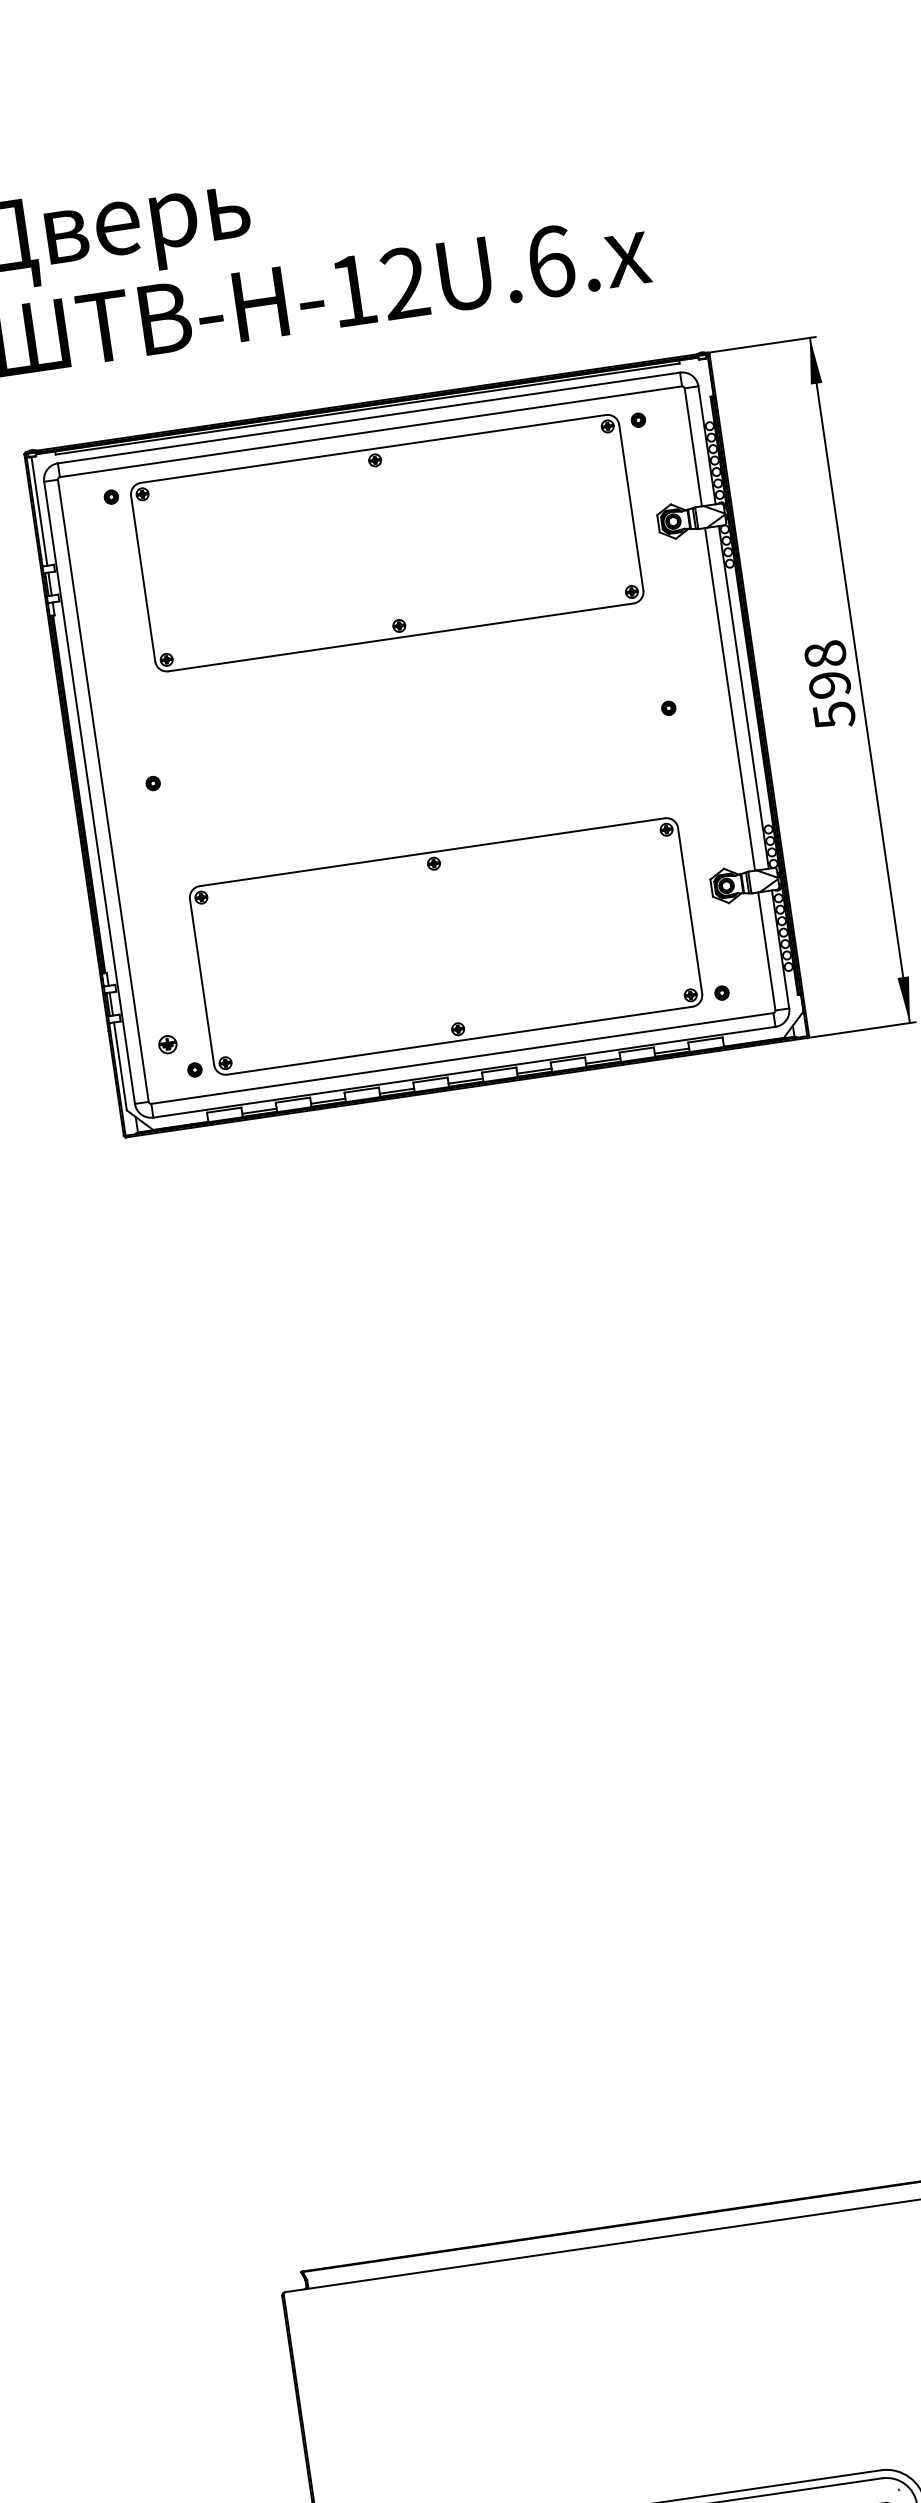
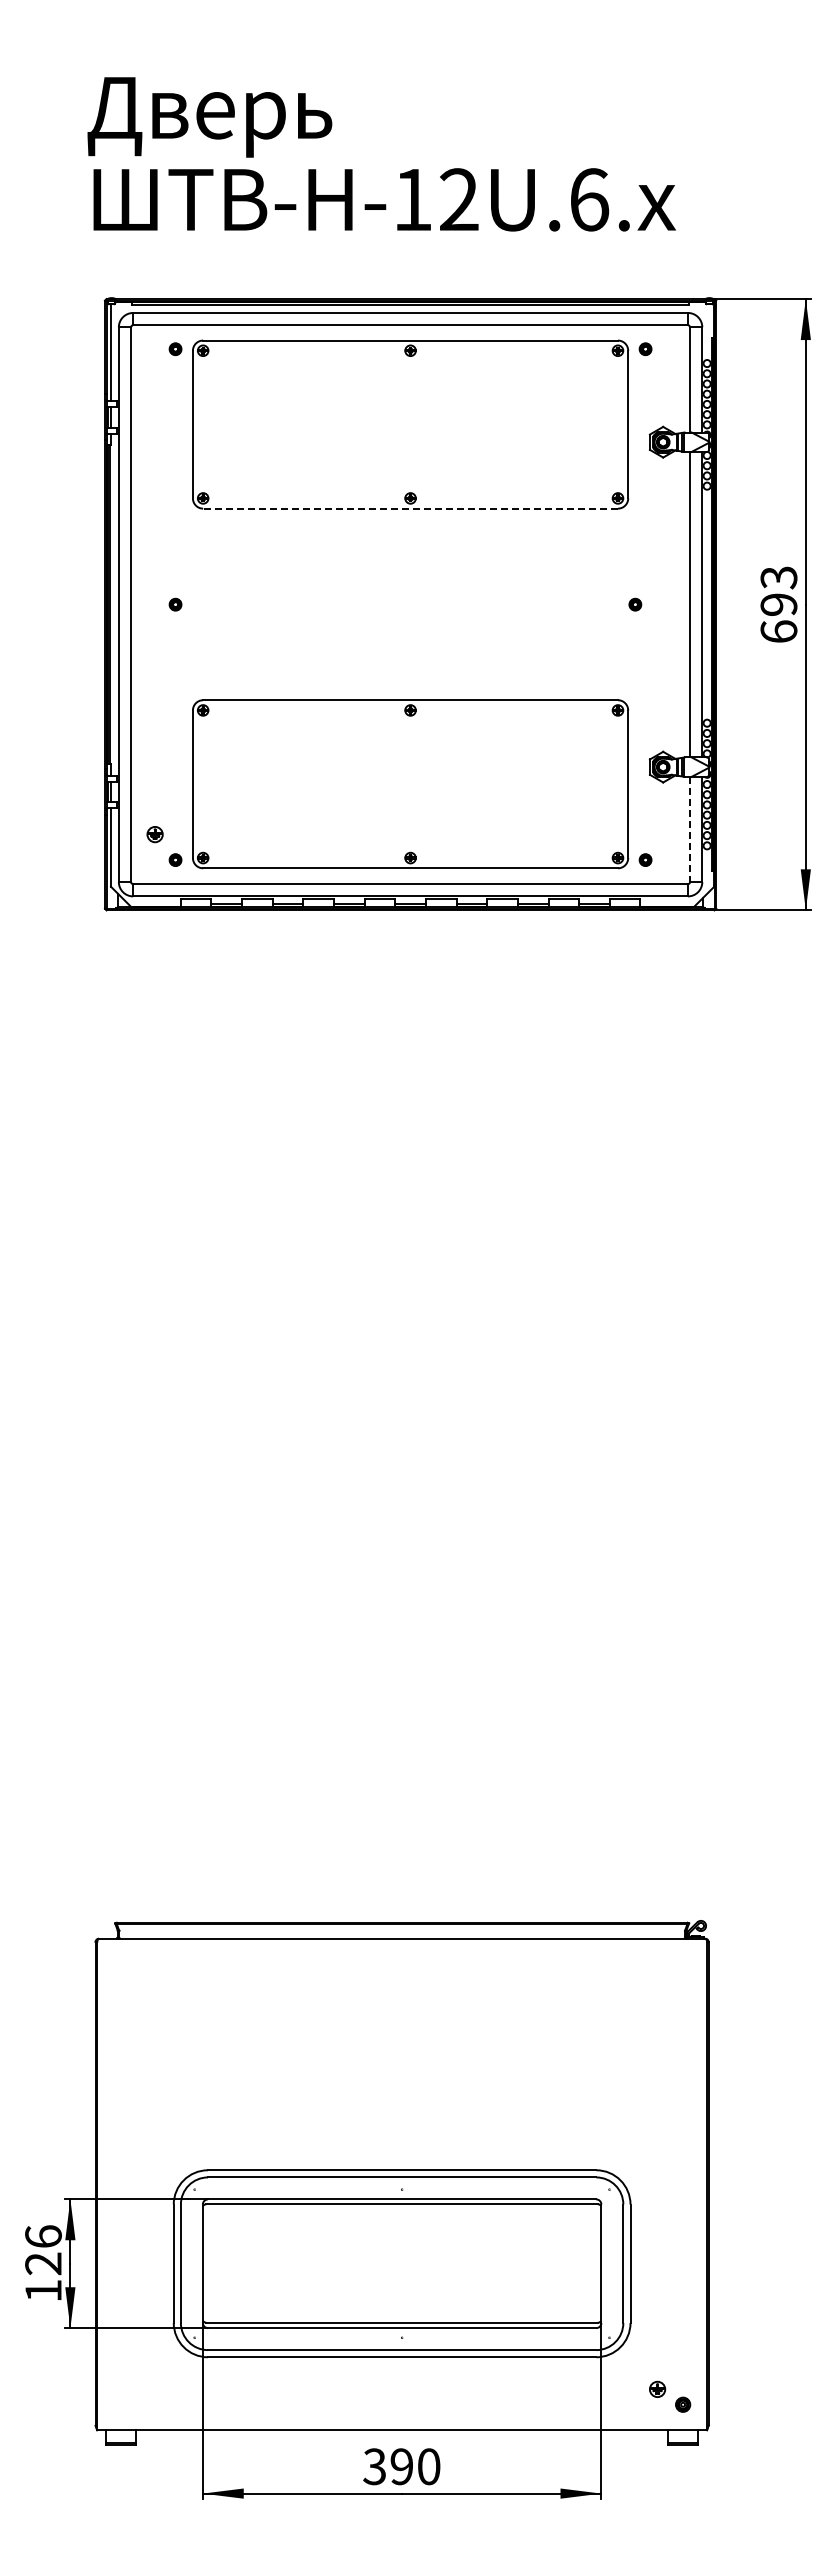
line: (400, 637) -> (410, 508), solid -> dashed
text: (829, 684) -> (778, 604), 598 -> 693
line: (767, 951) -> (690, 829), solid -> dashed

